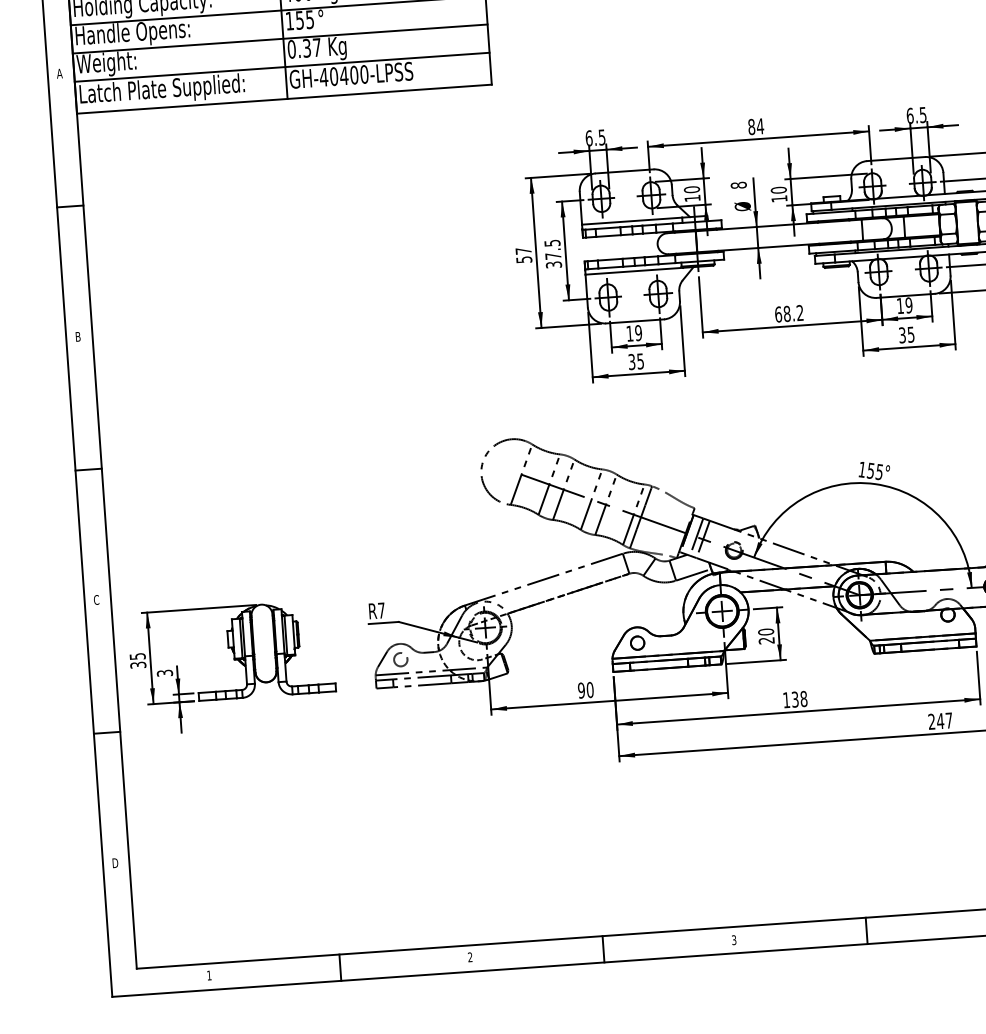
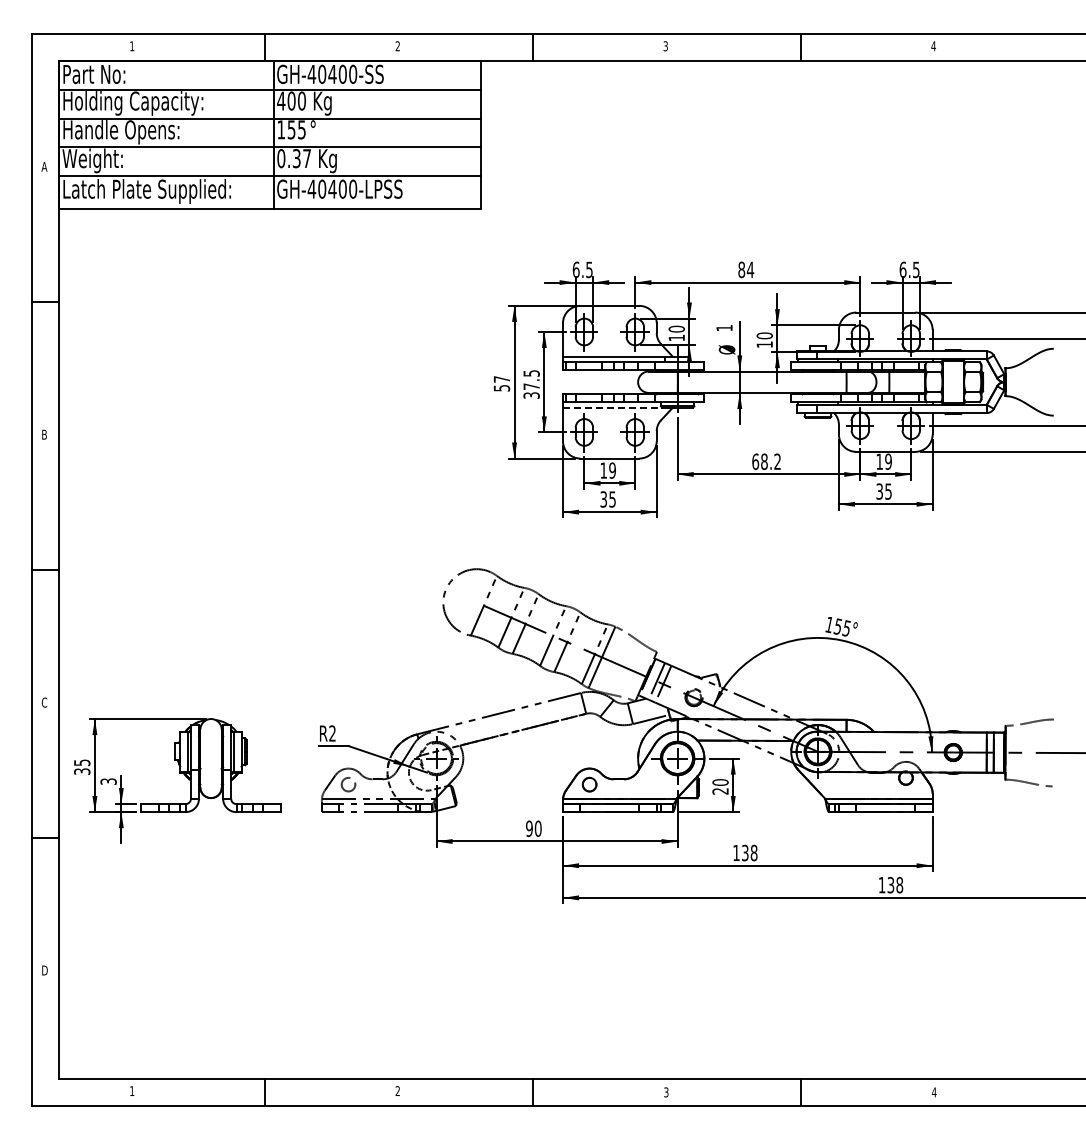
text: (738, 184) -> (724, 327), 8 -> 1
line: (634, 271) -> (612, 407), solid -> dashed
text: (381, 610) -> (332, 733), R7 -> R2
text: (940, 721) -> (890, 885), 247 -> 138

